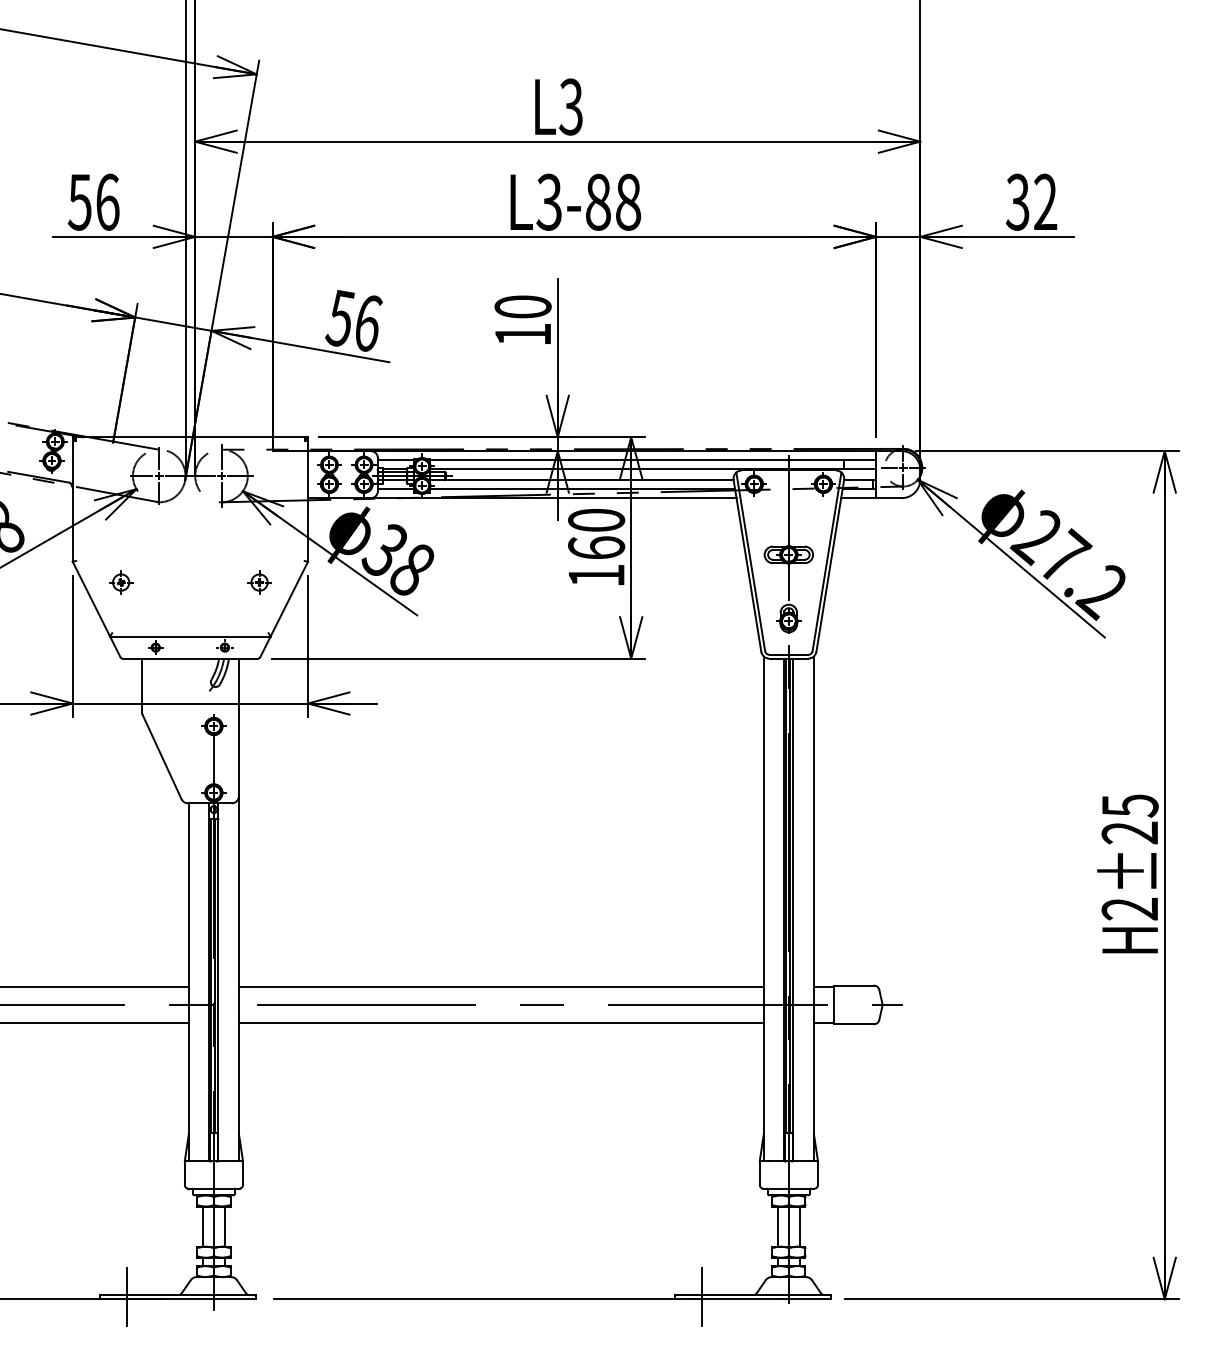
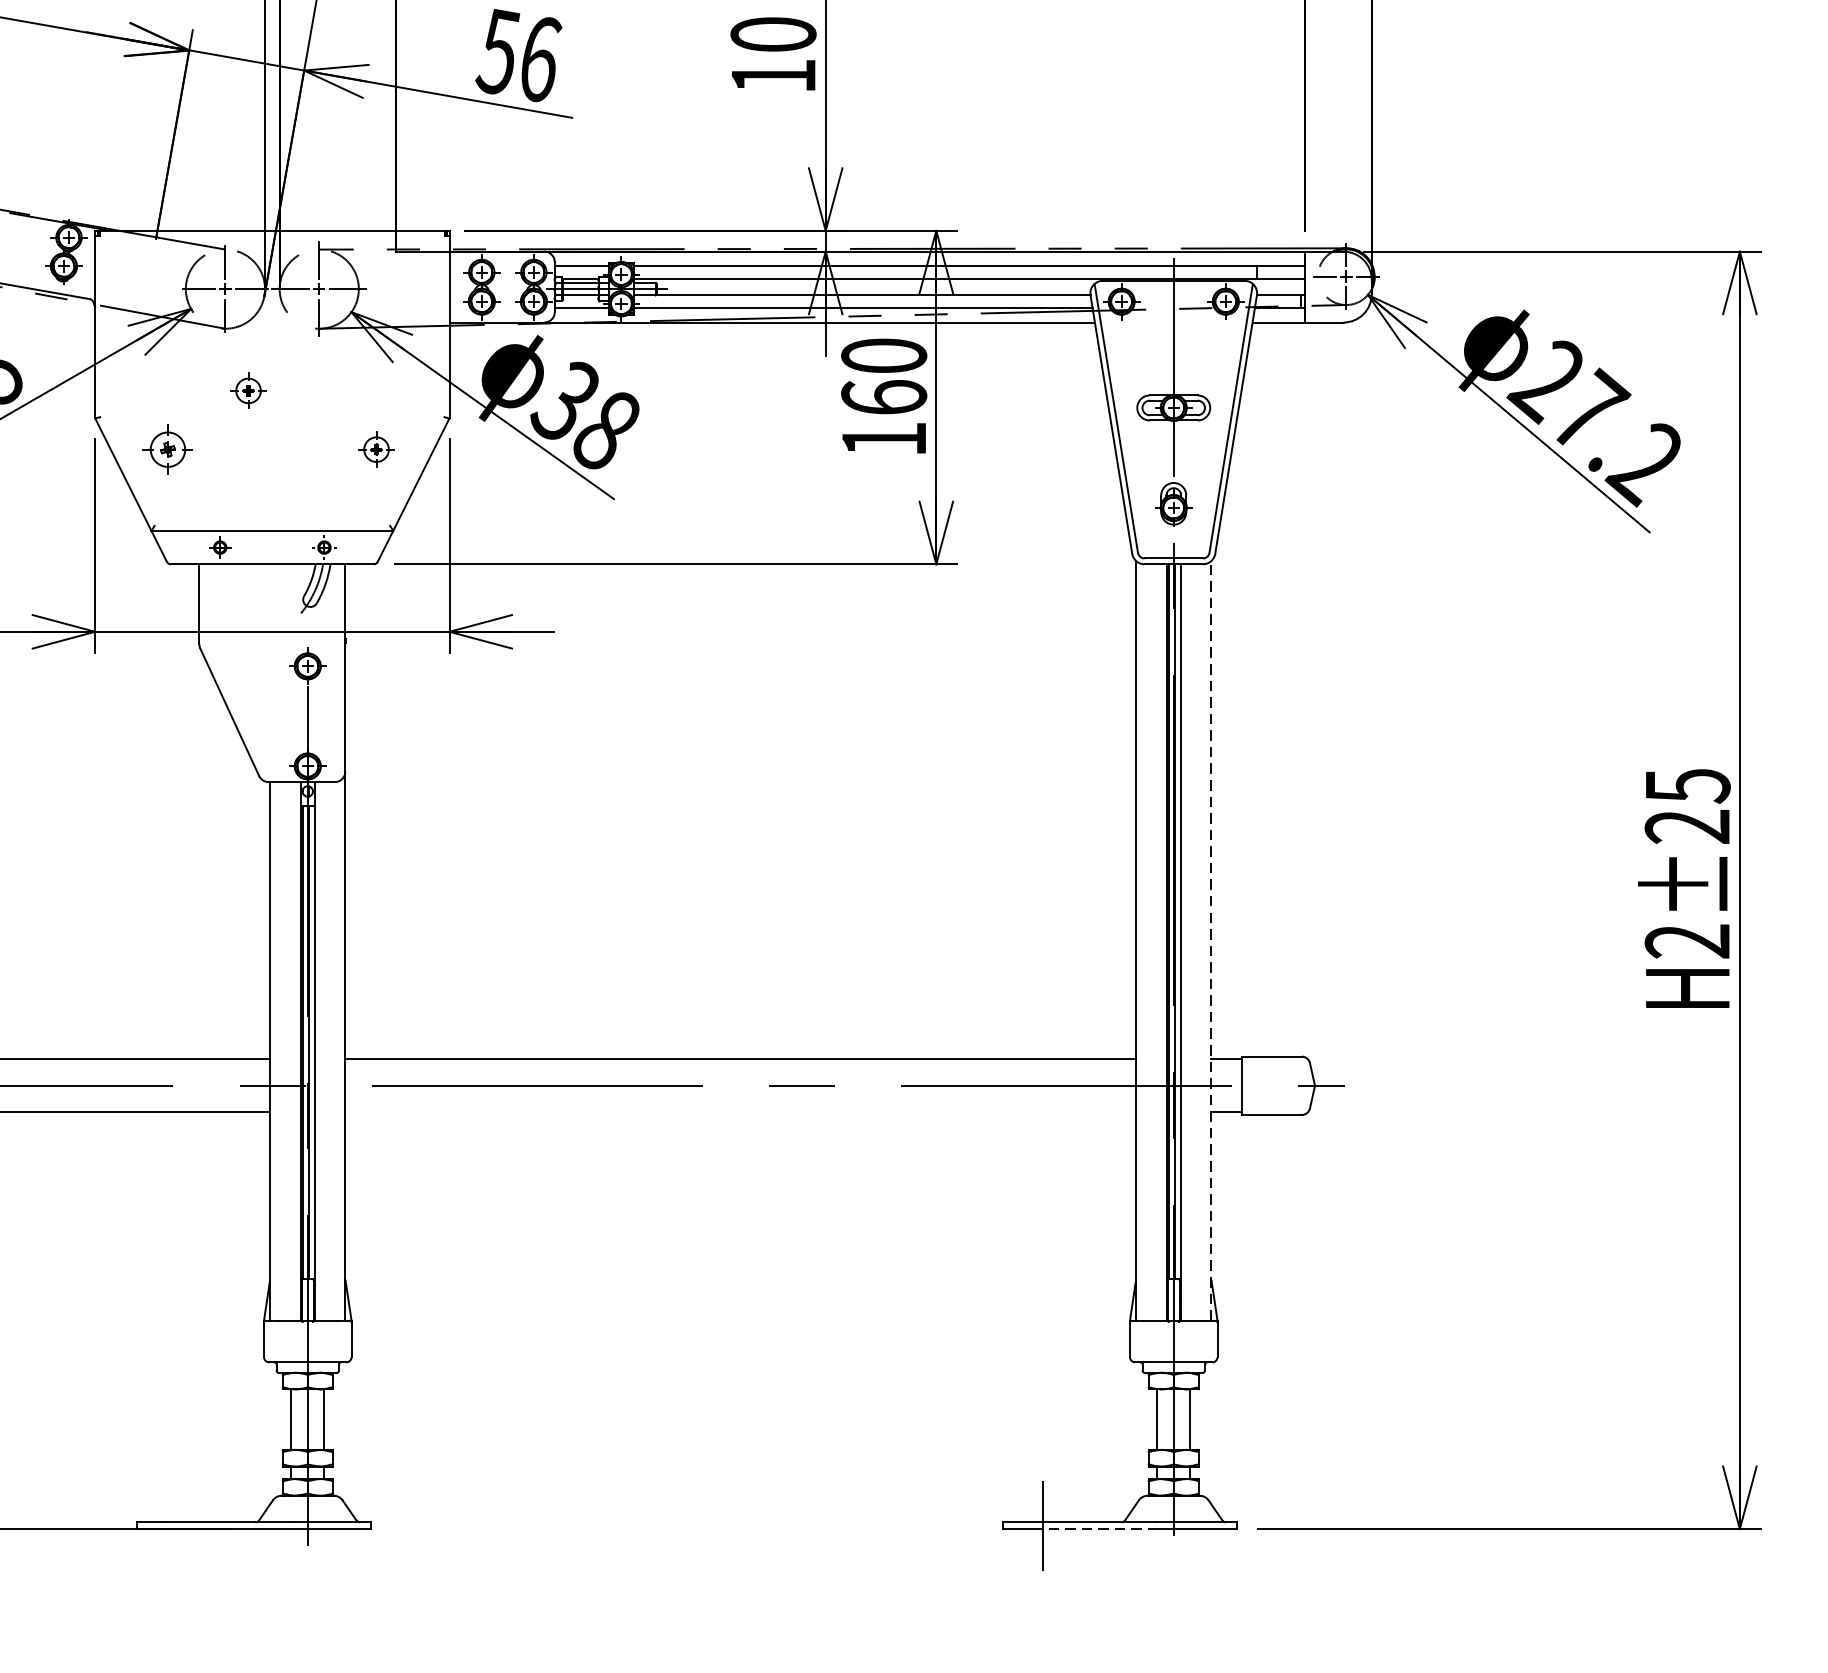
part: (174, 543) -> (248, 390), added
part: (121, 582) -> (168, 449), size x1.4
line: (813, 908) -> (1210, 940), solid -> dashed
line: (500, 1022) -> (739, 1112), removed
line: (127, 1296) -> (177, 1524), removed
line: (472, 1299) -> (697, 1529), removed
line: (736, 1299) -> (1094, 1529), solid -> dashed

